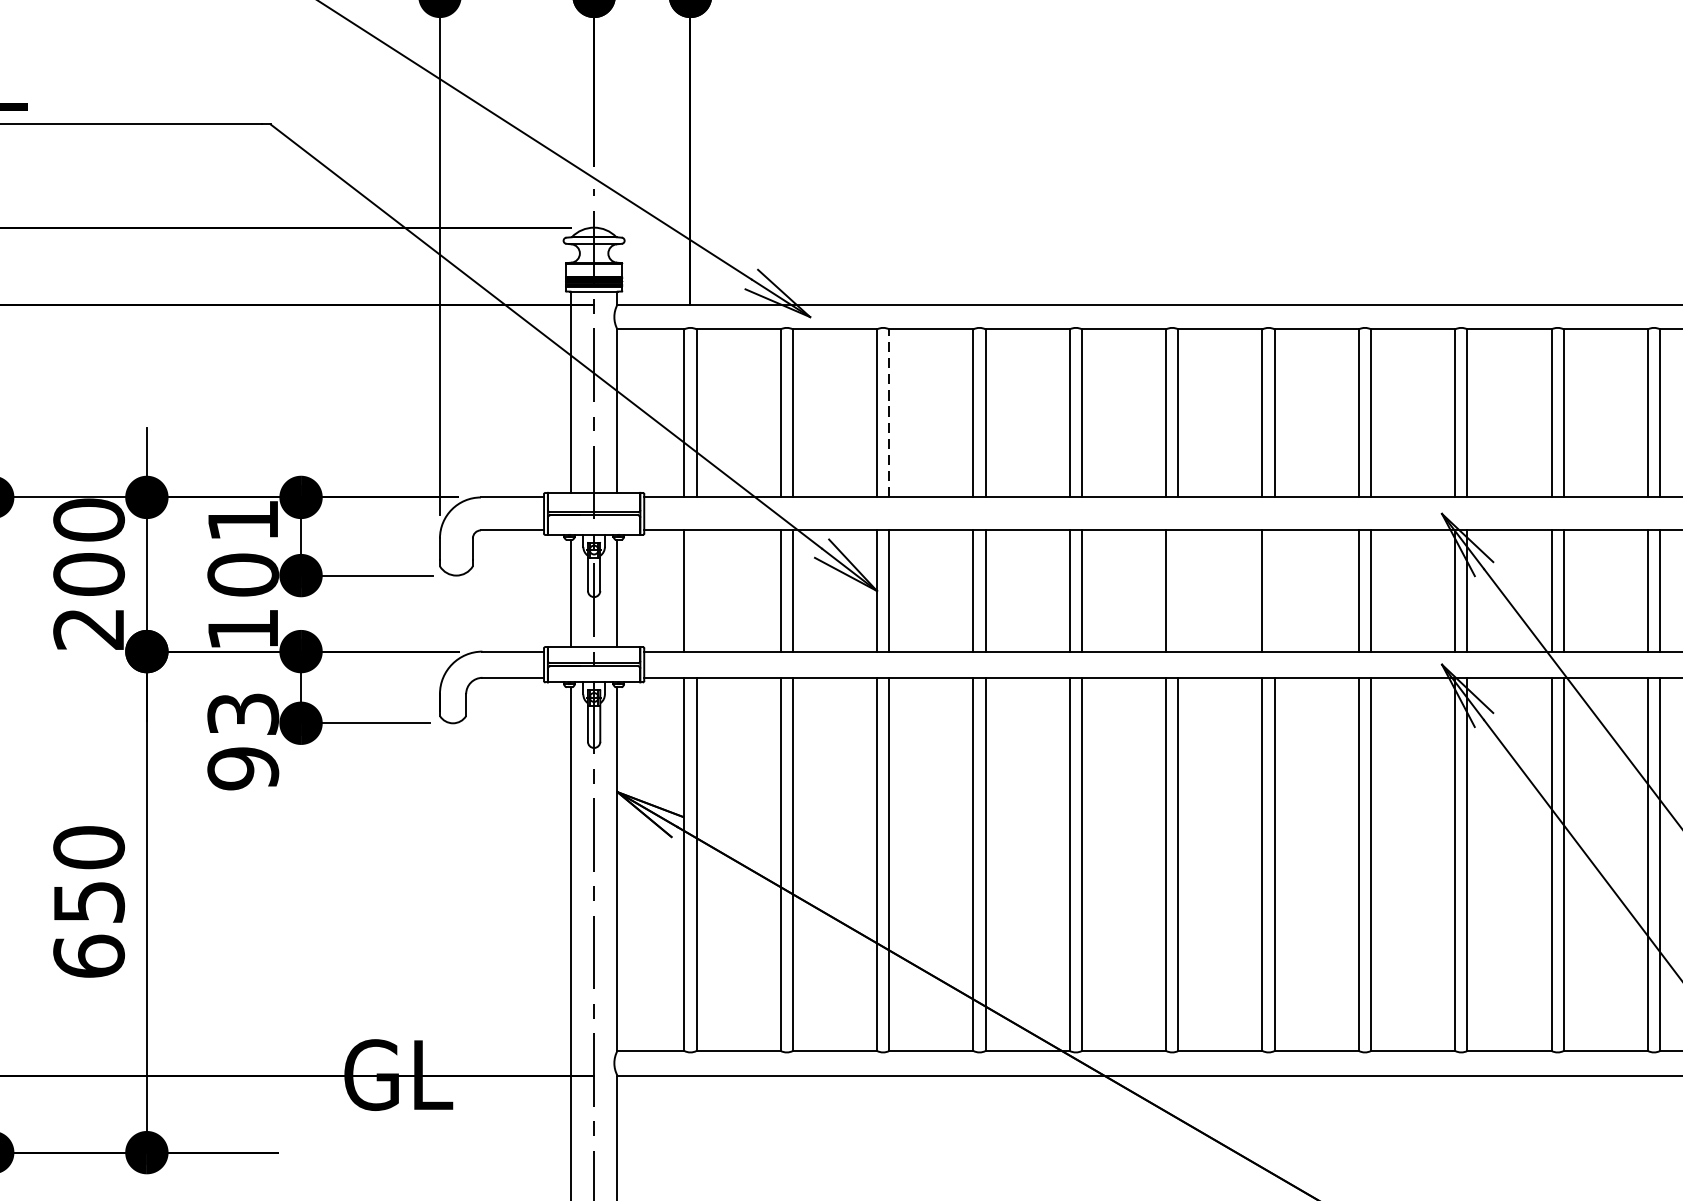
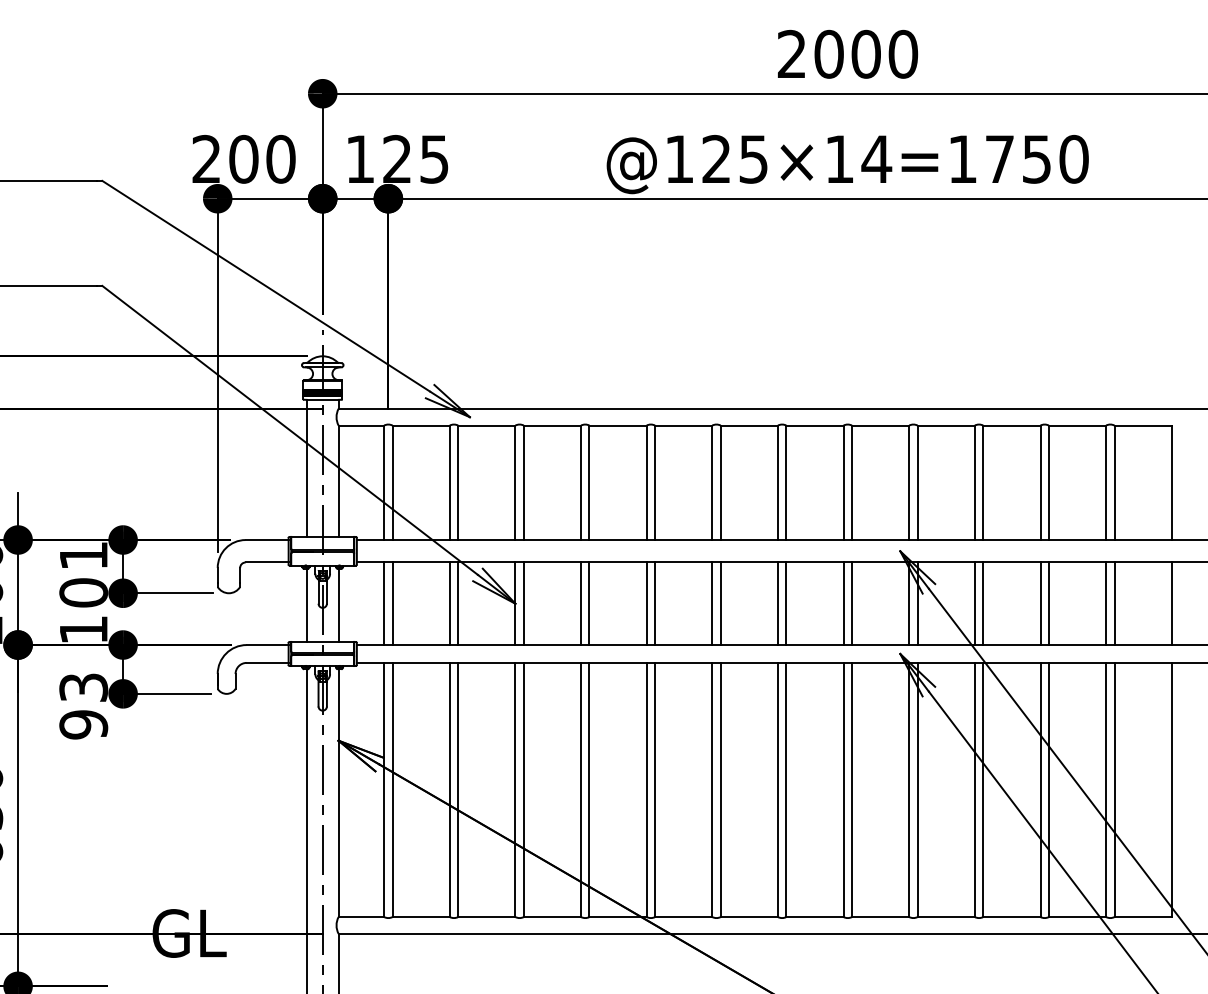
line: (888, 412) -> (523, 482), dashed -> solid
line: (696, 590) -> (392, 603), added
line: (1178, 590) -> (720, 603), added
line: (1274, 590) -> (786, 603), added

